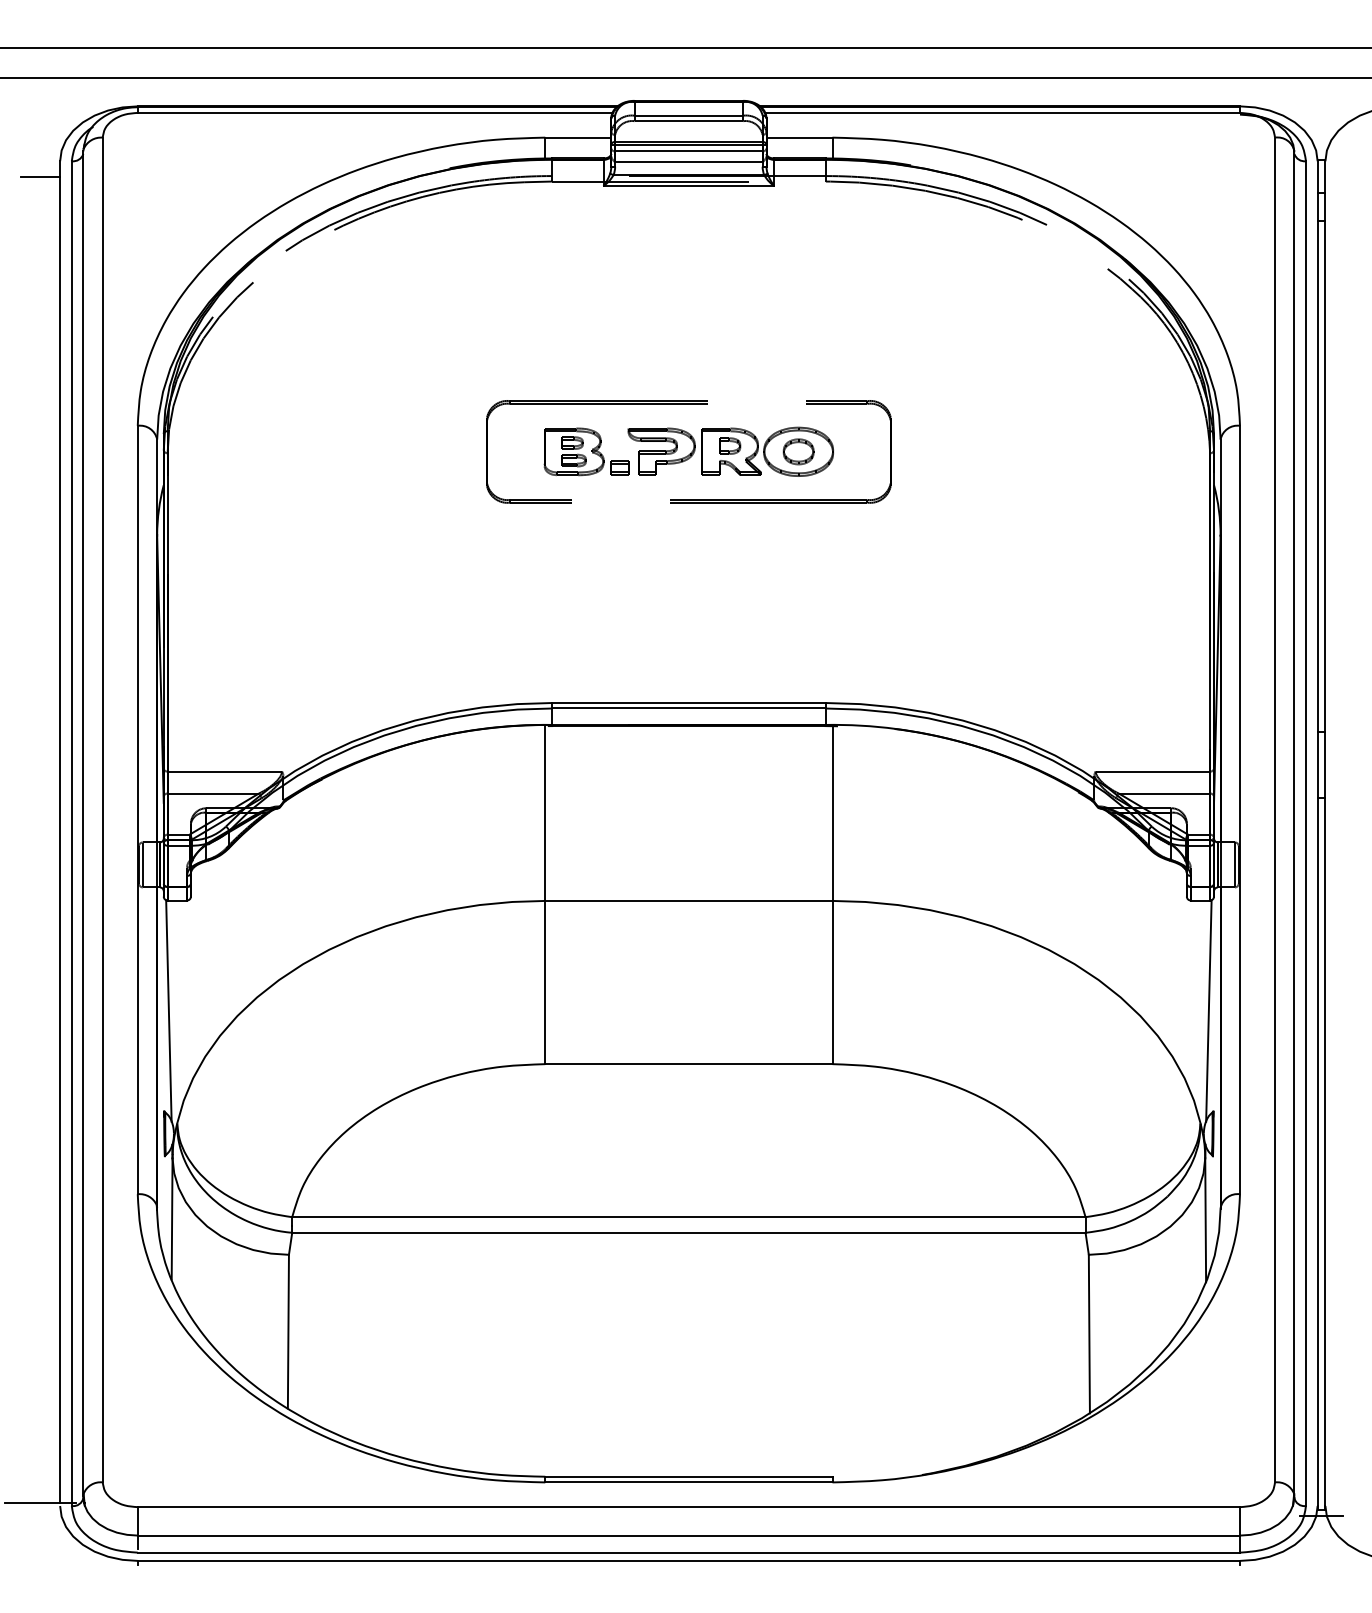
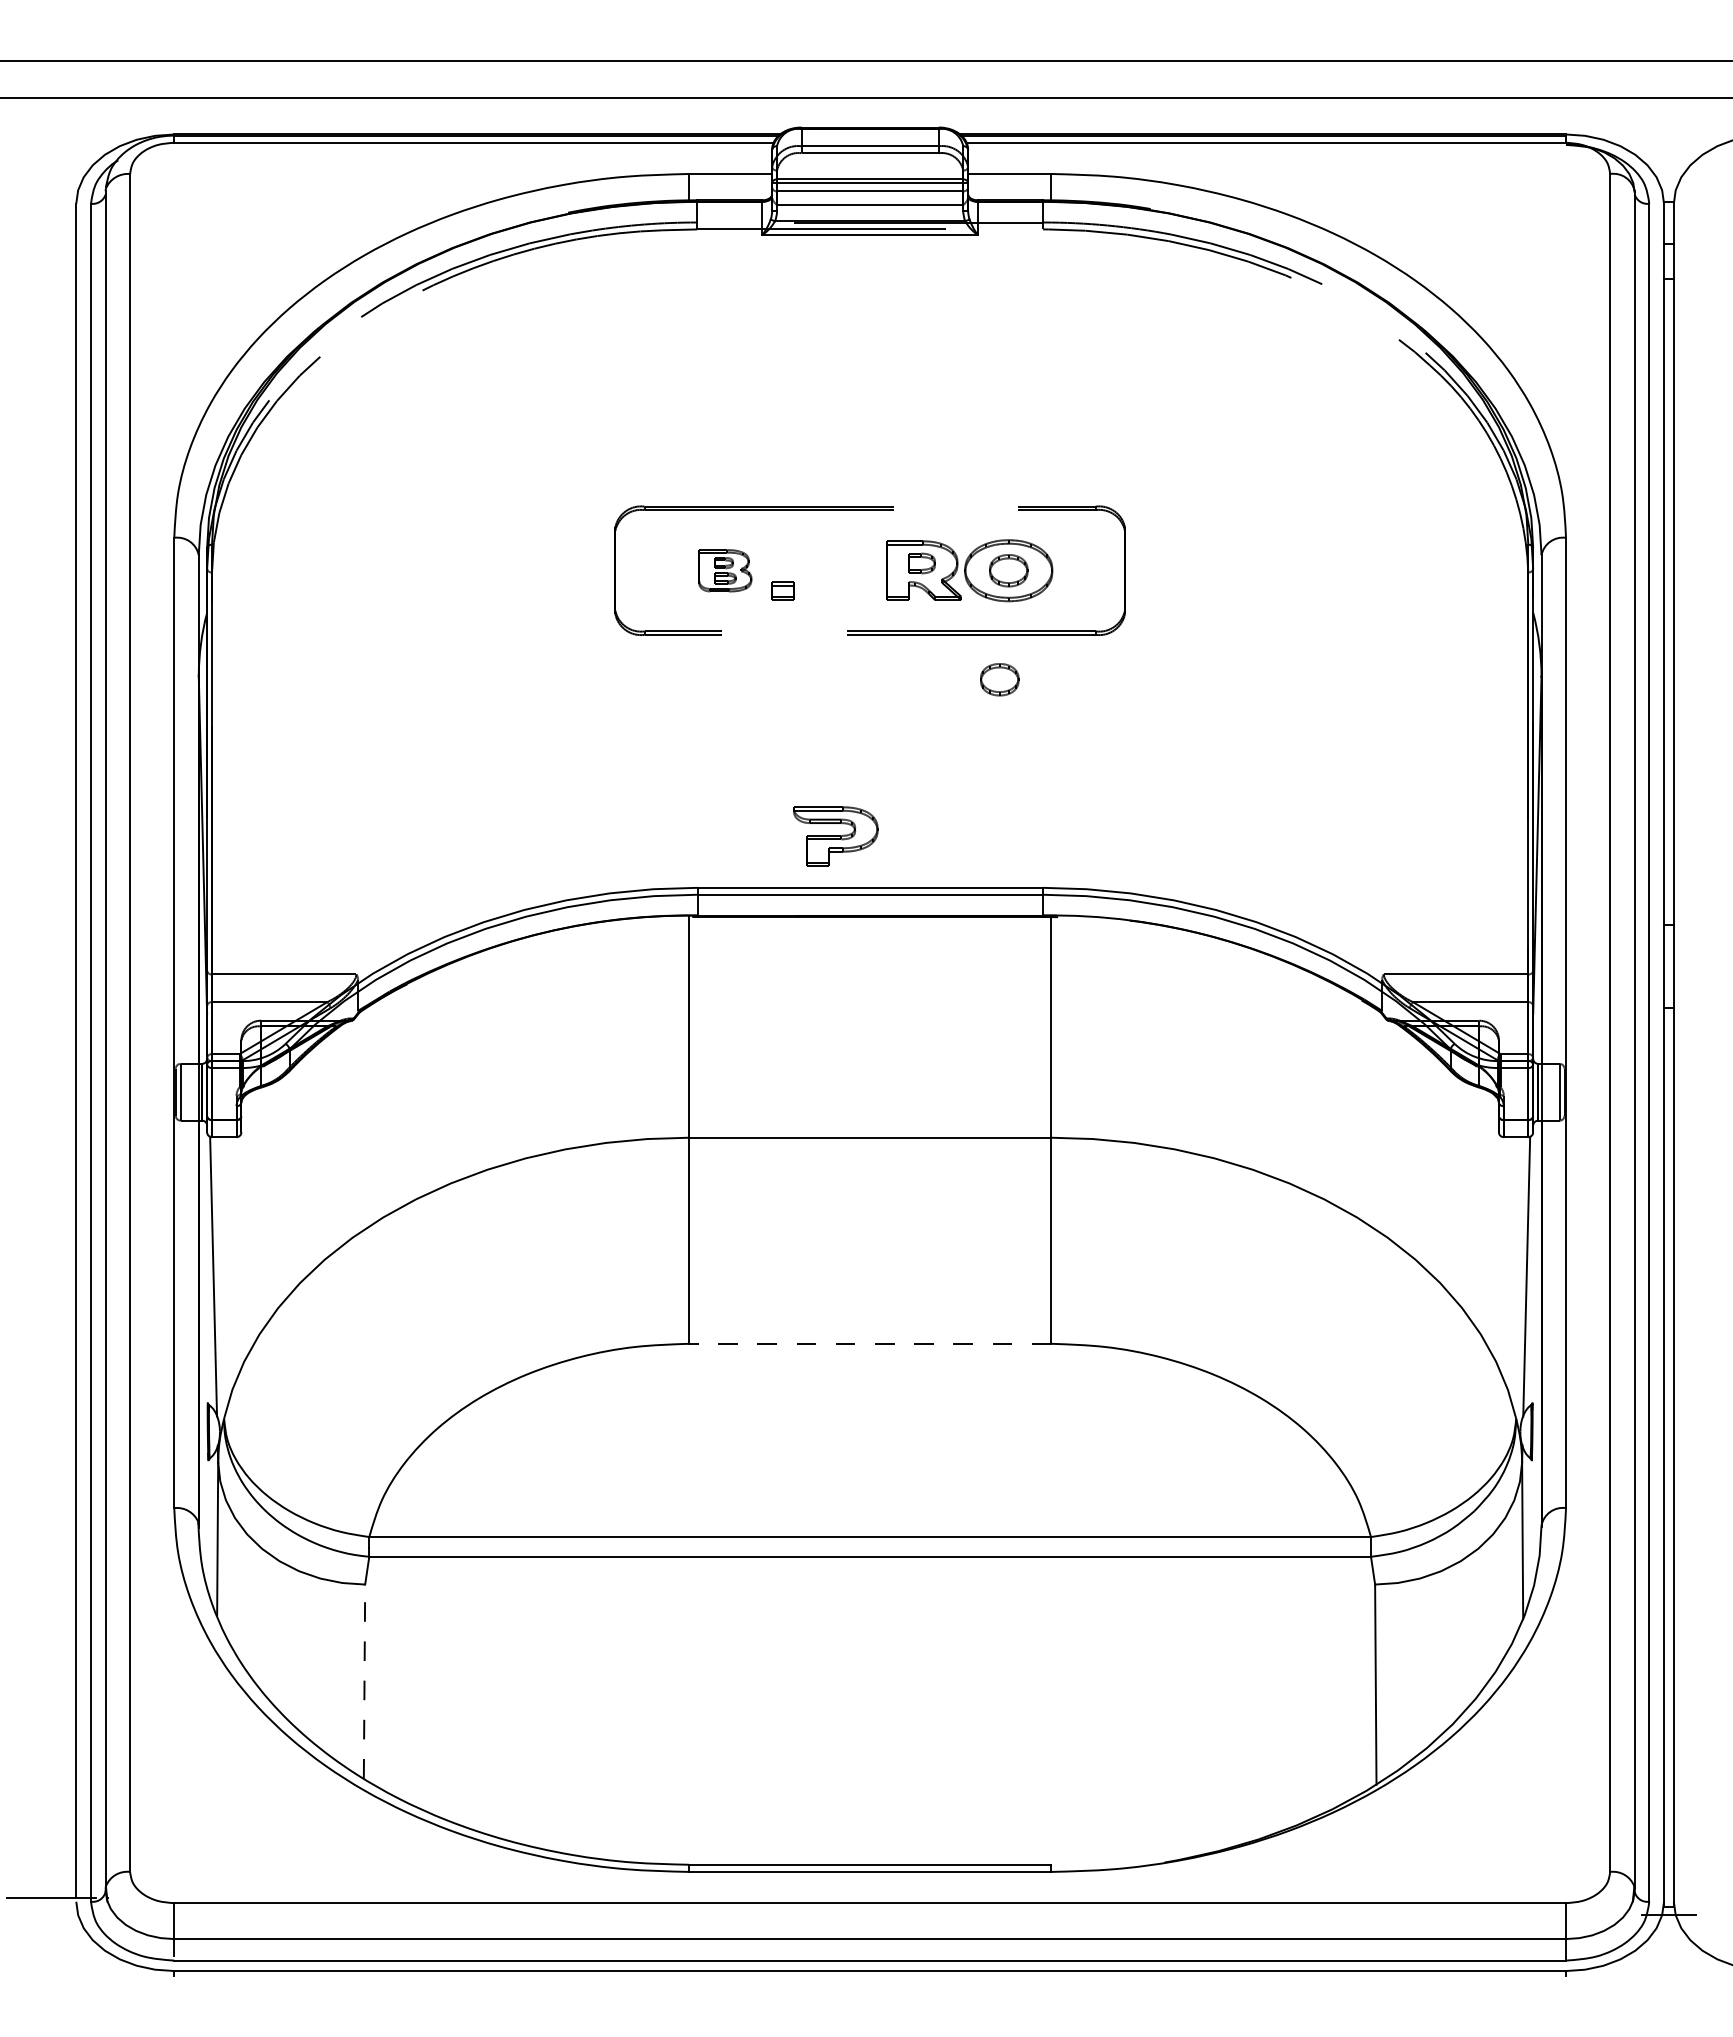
line: (40, 176) -> (51, 223), removed
part: (574, 451) -> (725, 570), size x0.7
part: (661, 451) -> (835, 836), moved
part: (791, 538) -> (999, 679), added
line: (688, 1063) -> (869, 1343), solid -> dashed
line: (288, 1331) -> (364, 1681), solid -> dashed

